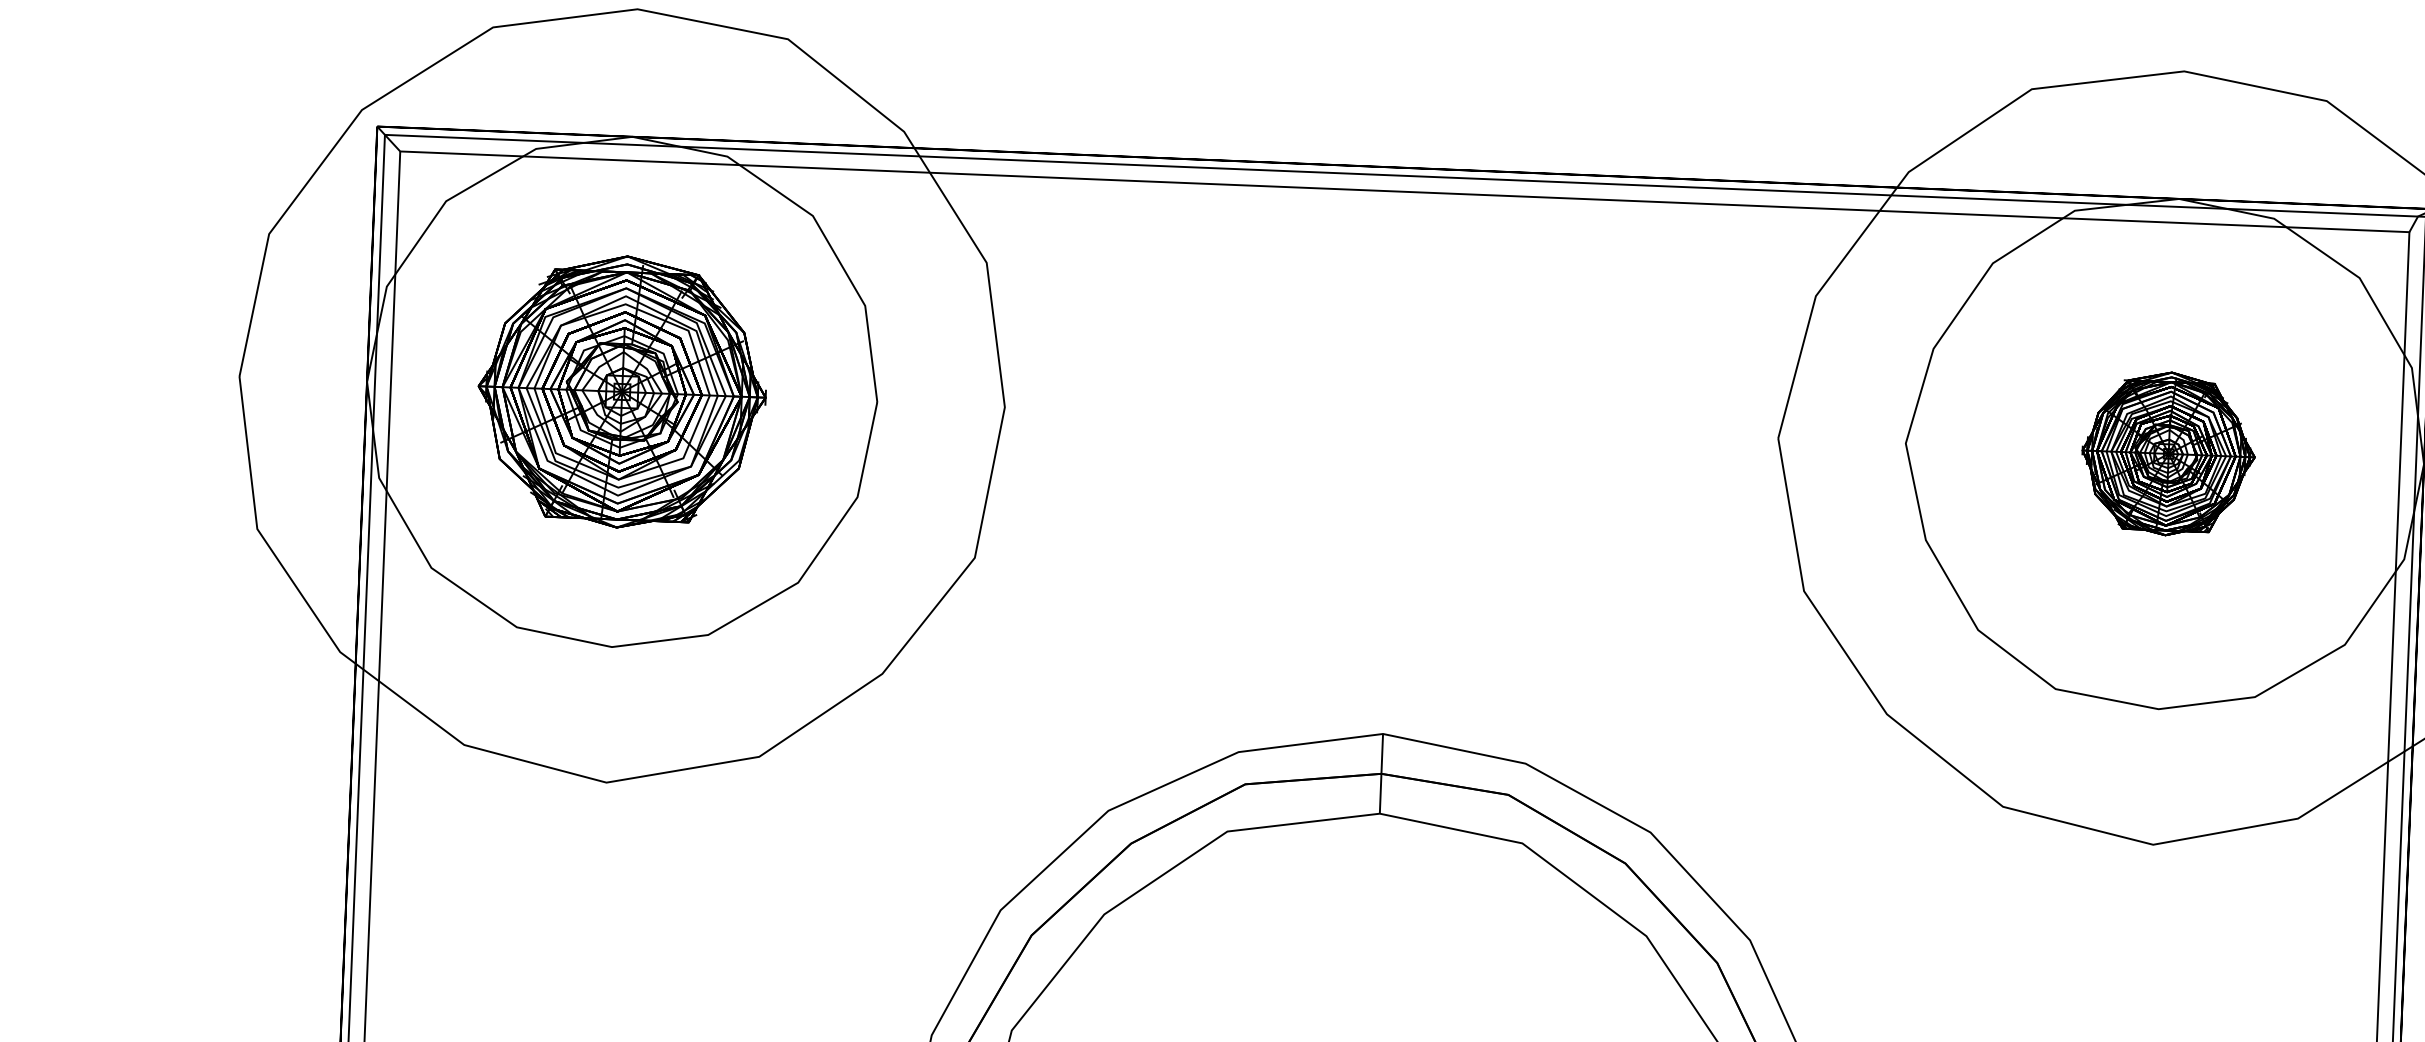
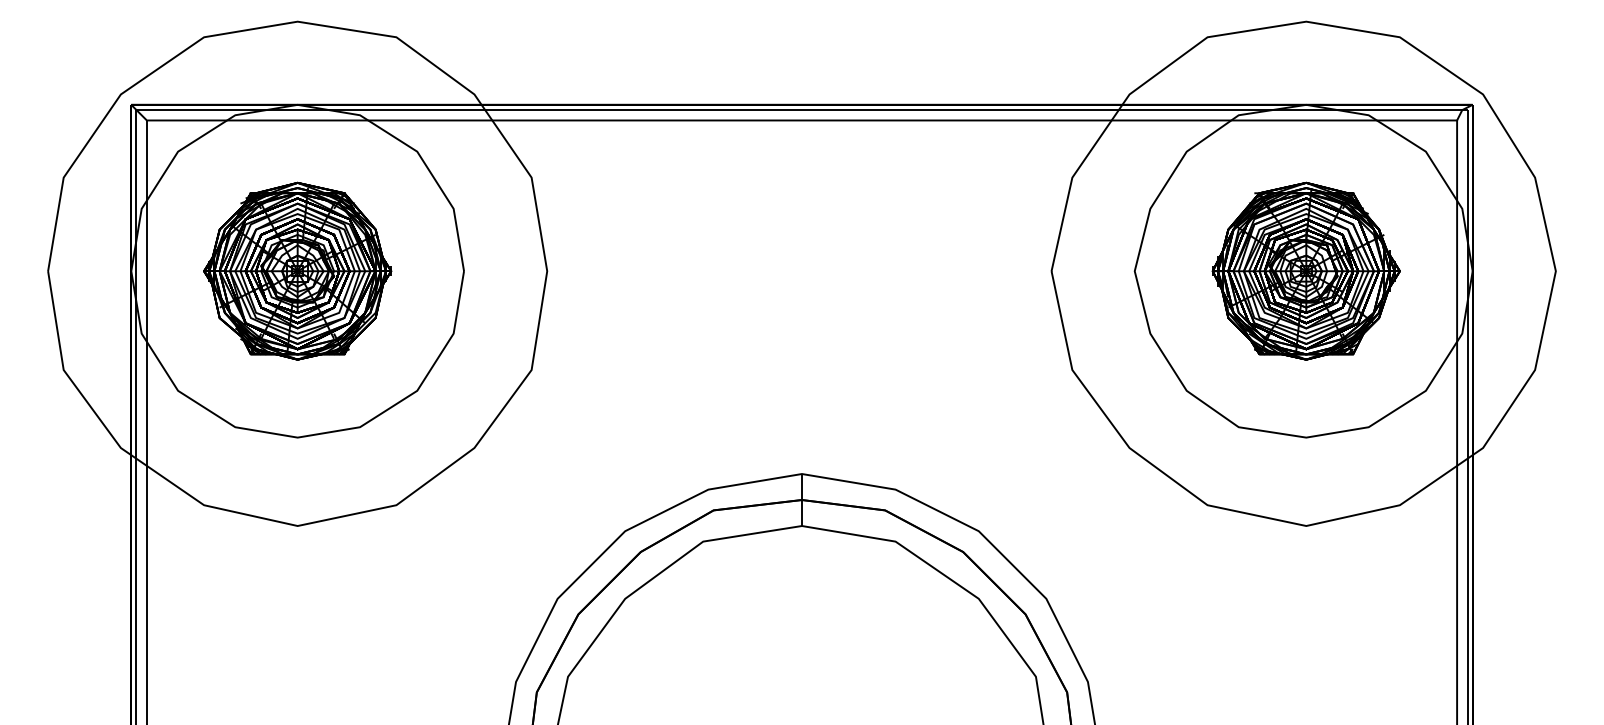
part: (2167, 452) -> (1305, 270), size x1.67

